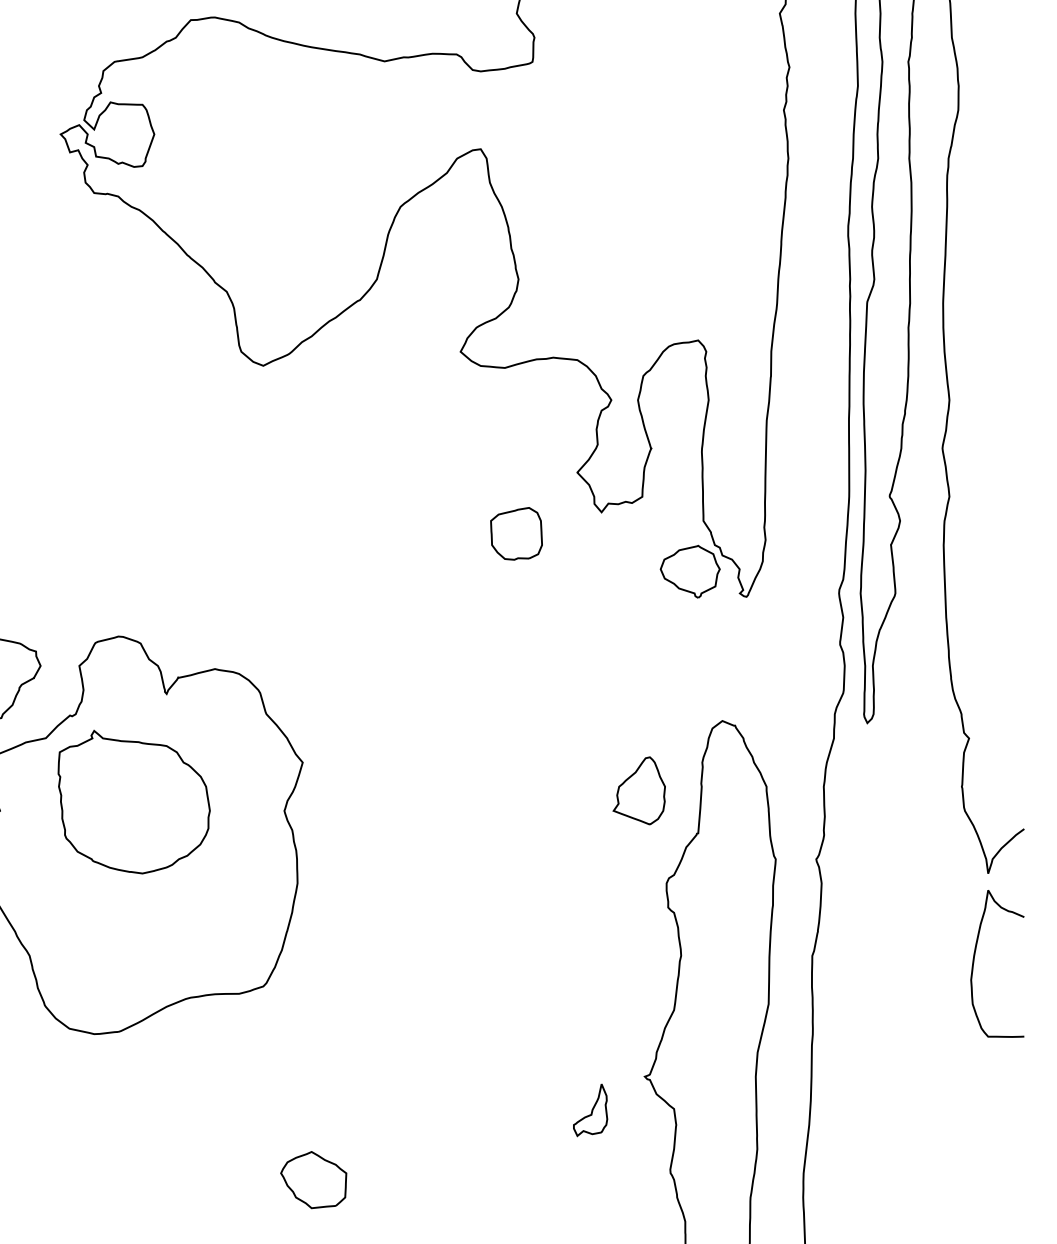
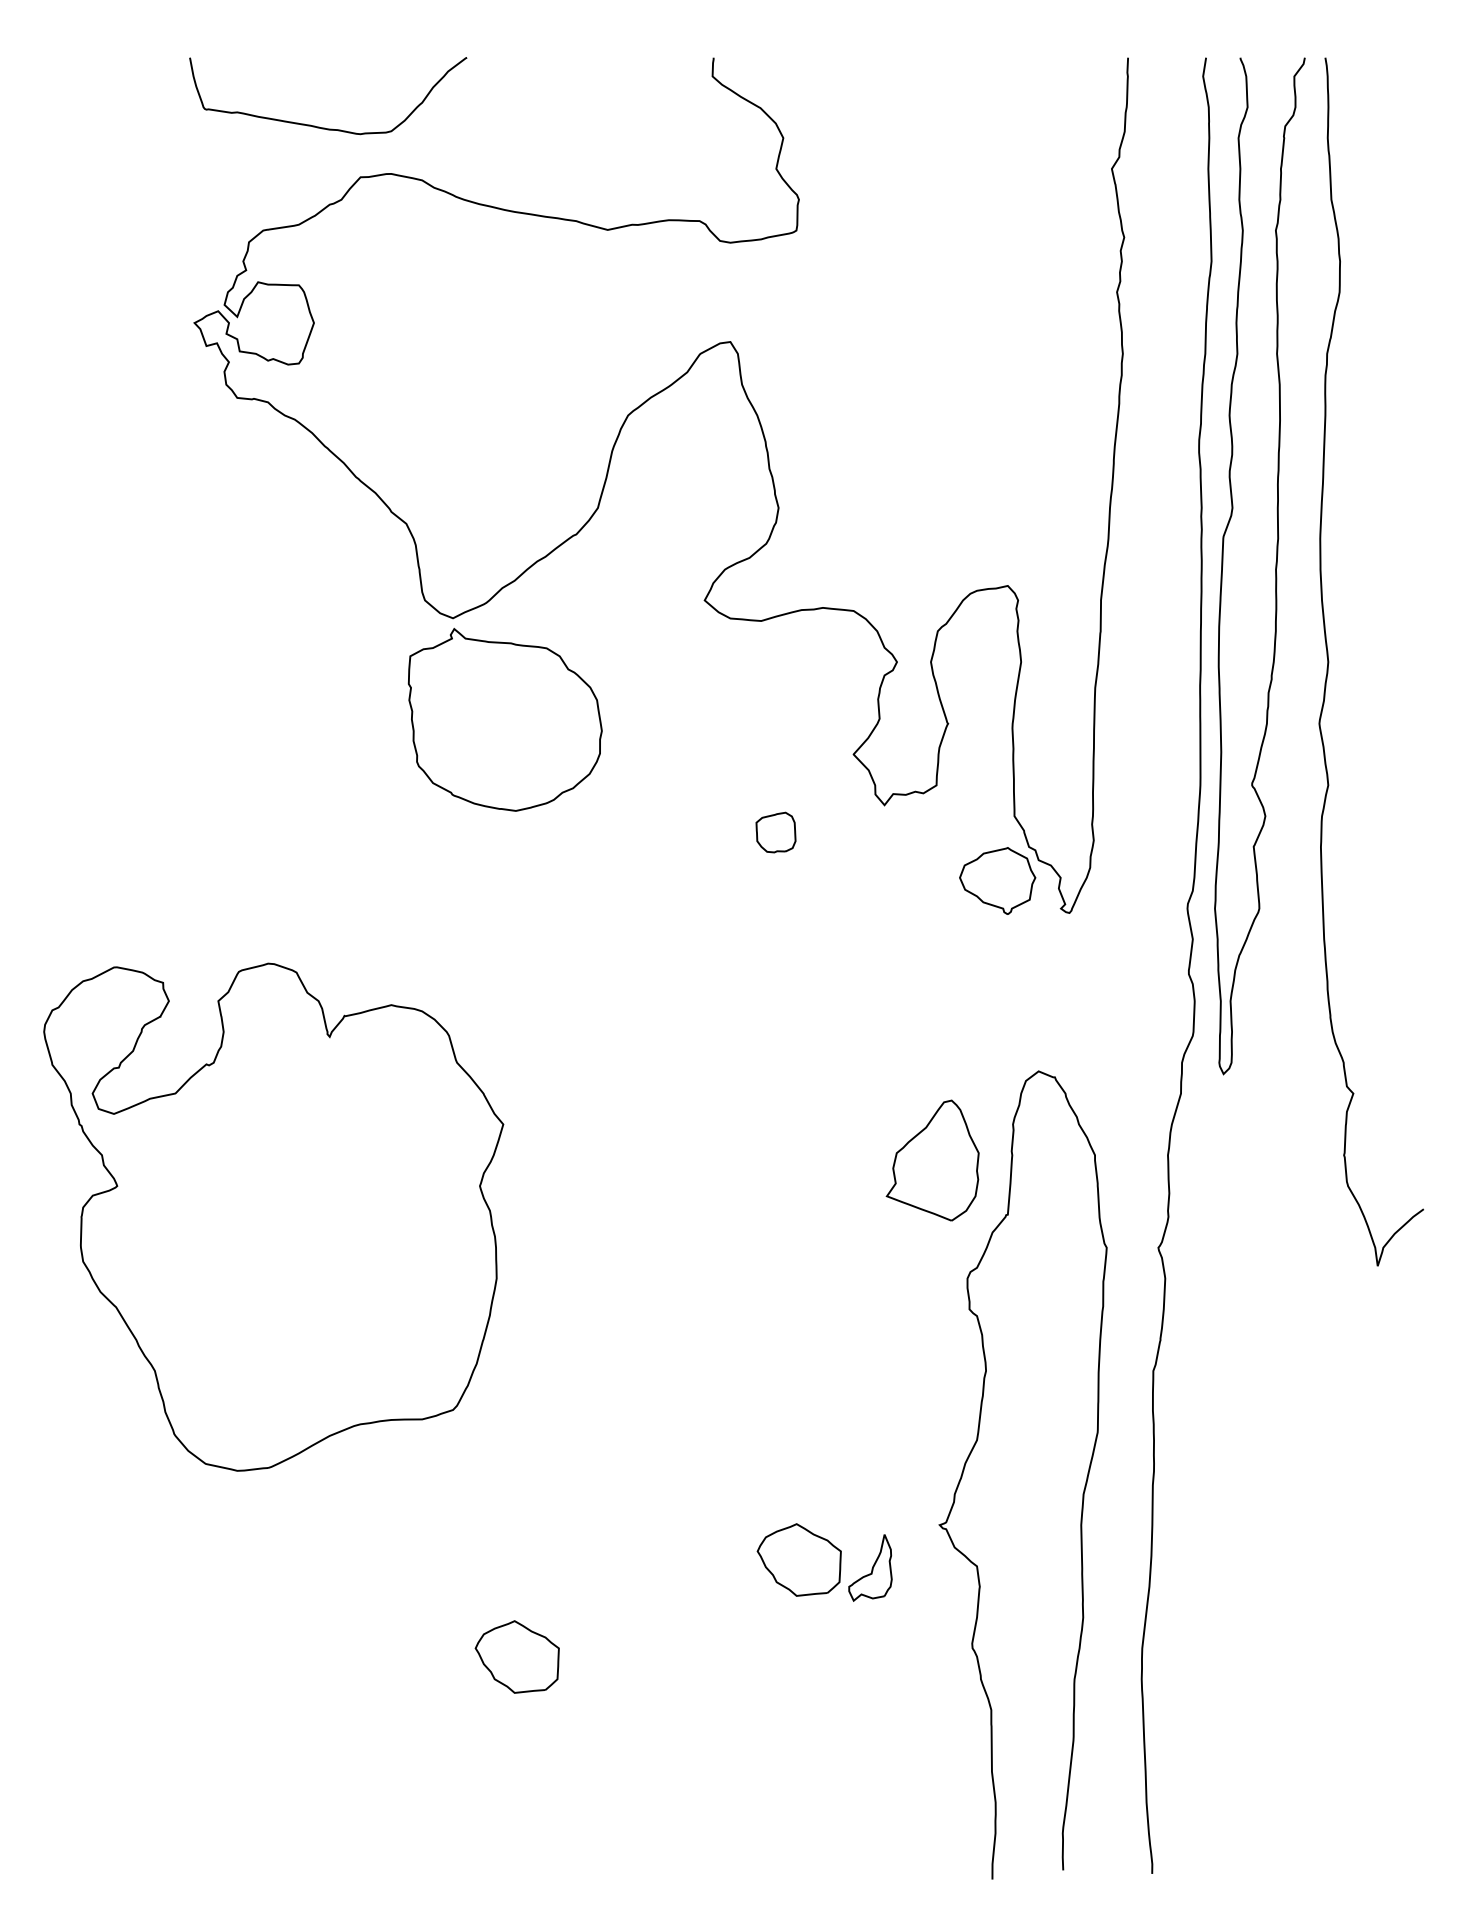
part: (516, 533) -> (775, 832), size x0.6
part: (639, 790) -> (932, 1160), size x1.4
part: (133, 801) -> (504, 719), moved
curve: (974, 959) -> (1360, 1375), removed
part: (534, 1103) -> (798, 1559), added

